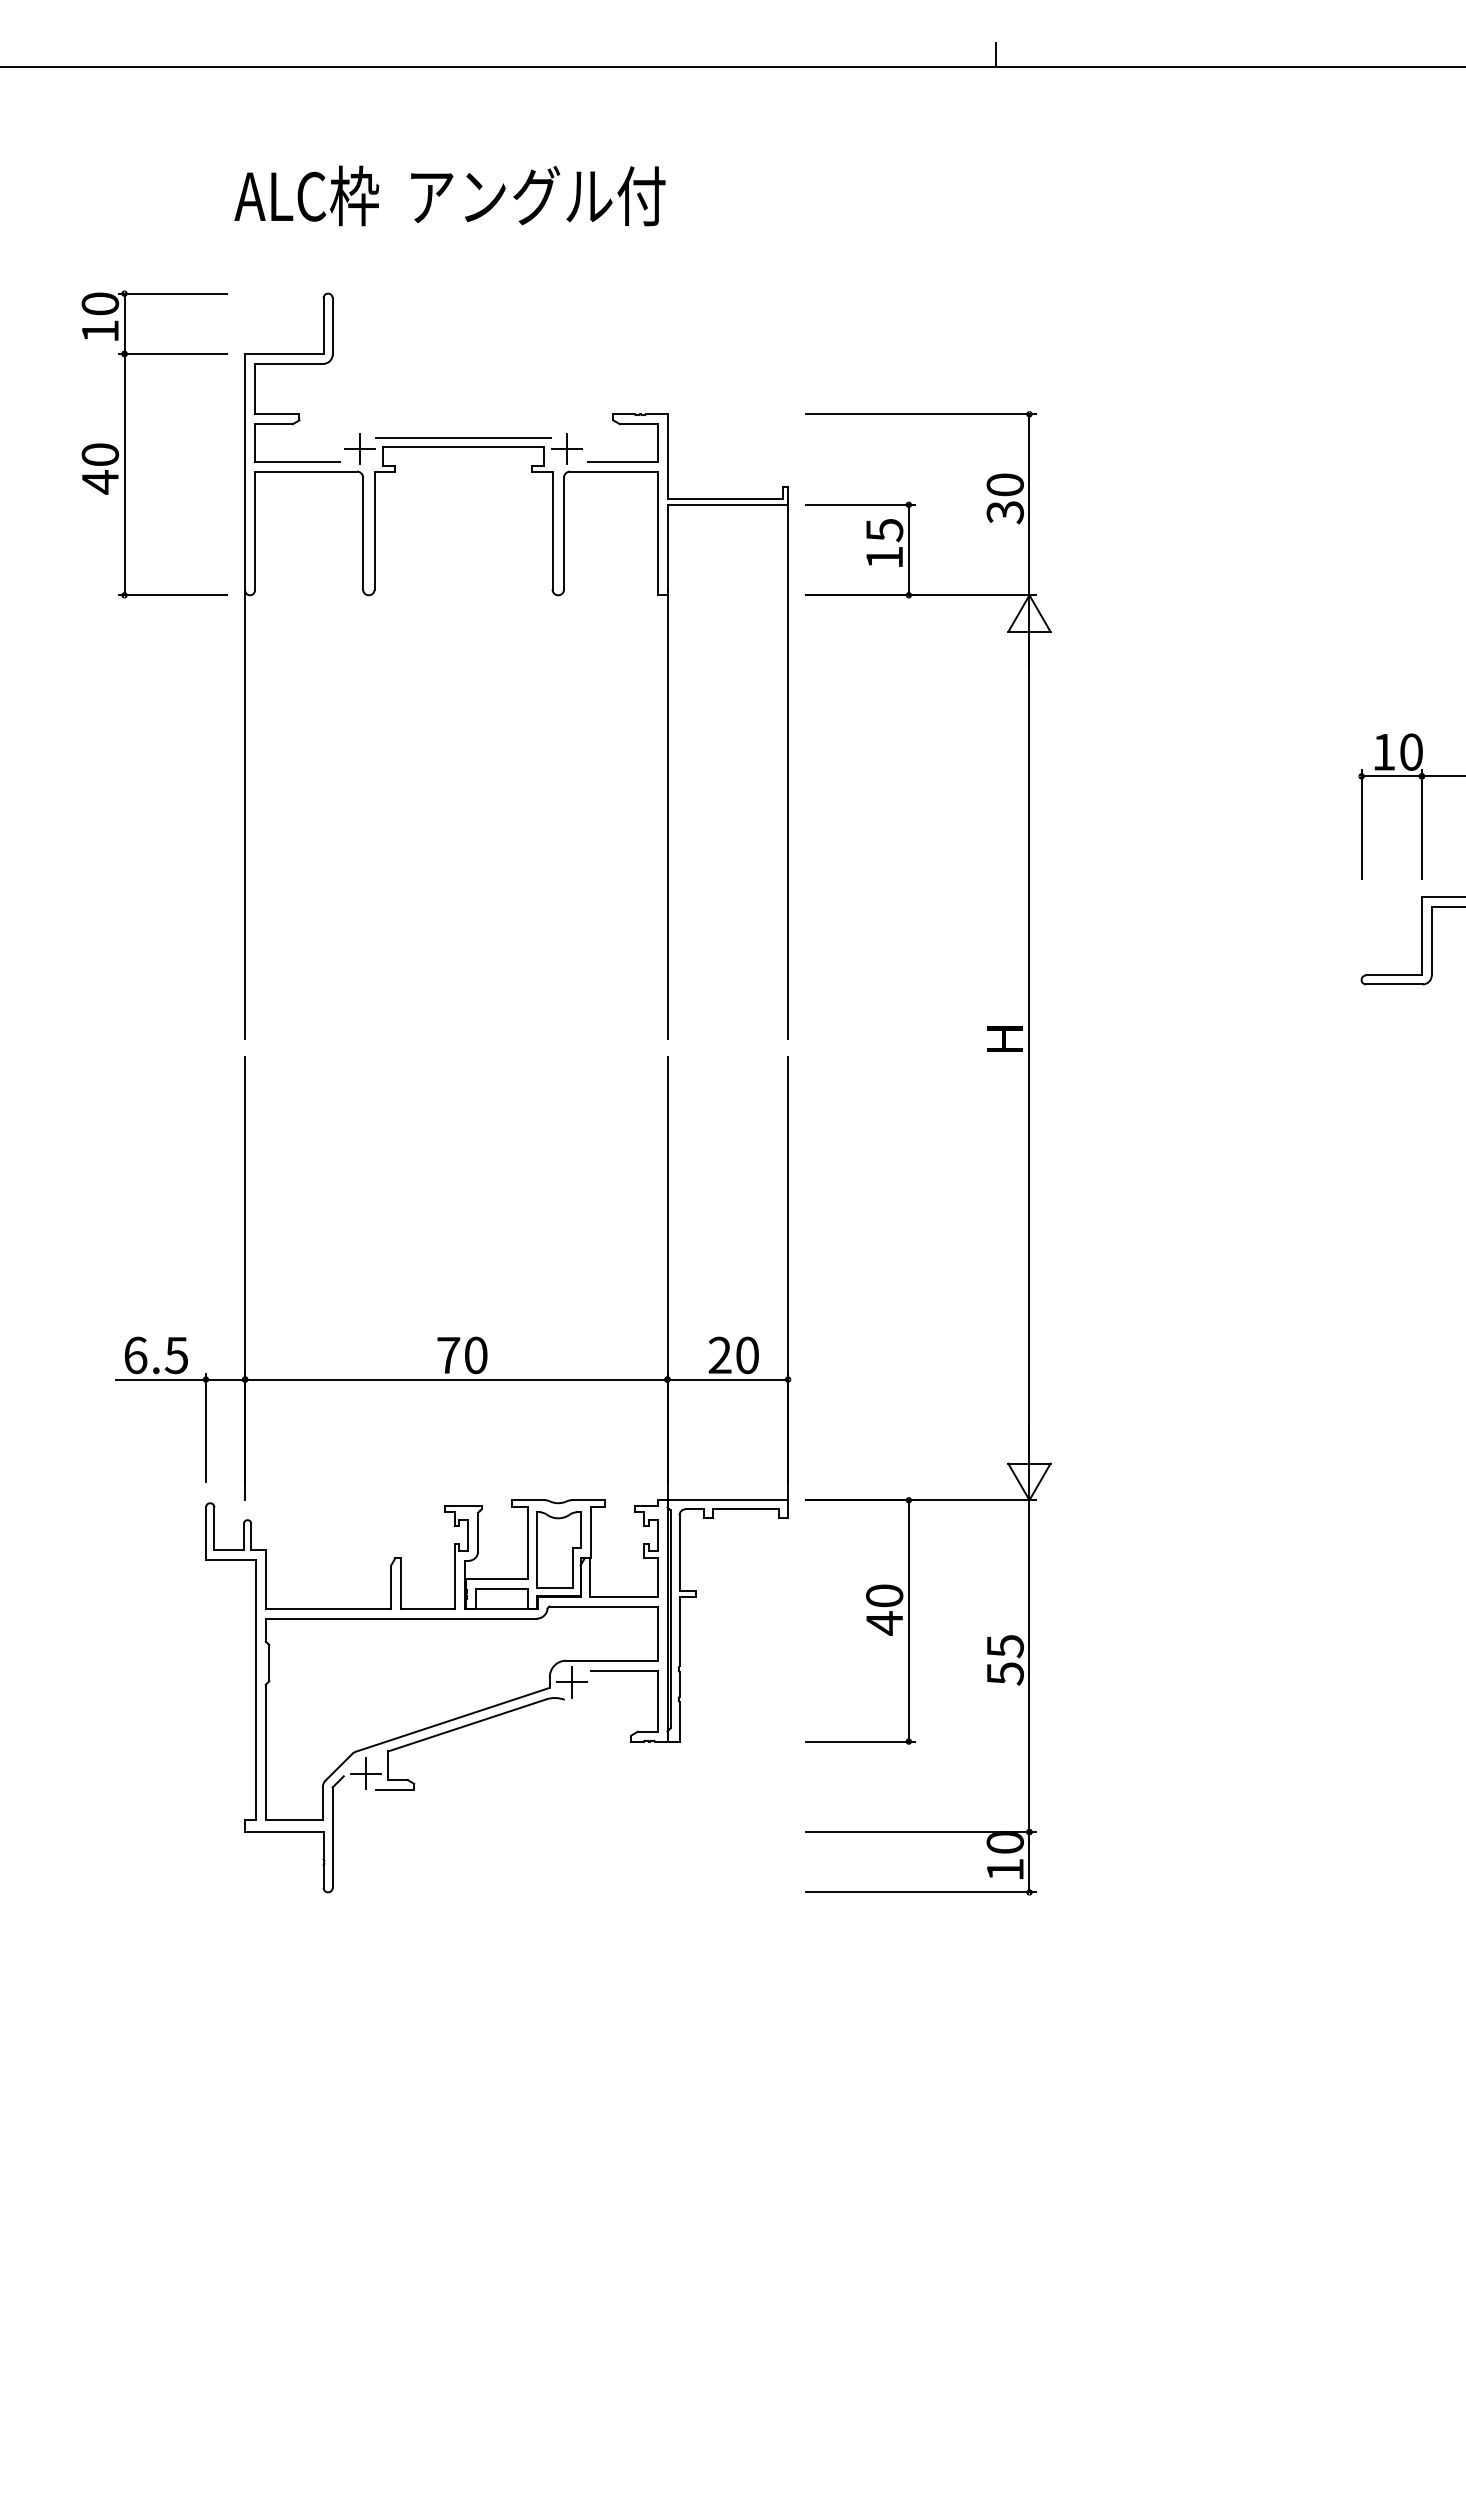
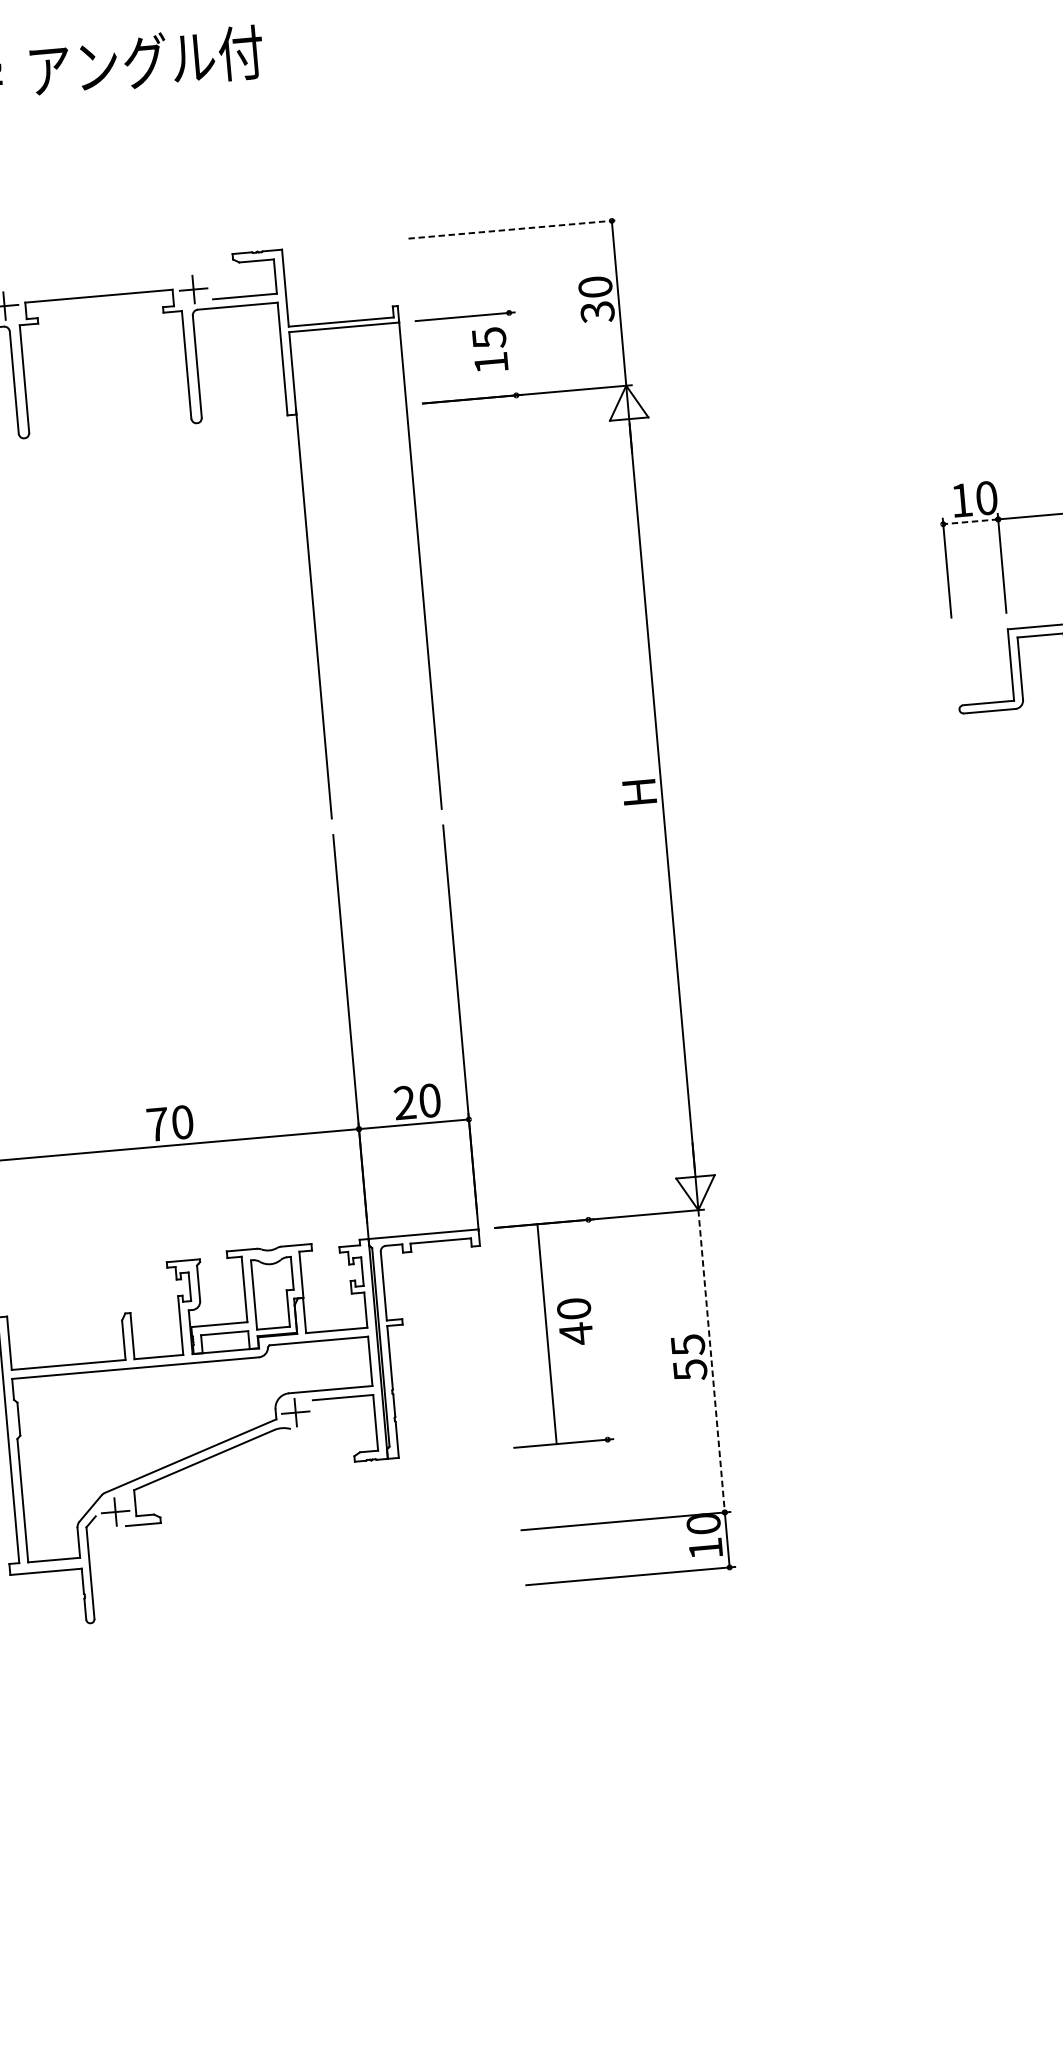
line: (920, 414) -> (512, 229), solid -> dashed
line: (463, 437) -> (98, 287), removed
line: (908, 549) -> (512, 353), removed
line: (1391, 776) -> (970, 521), solid -> dashed
line: (908, 1620) -> (546, 1333), moved
line: (1029, 1666) -> (711, 1361), solid -> dashed

